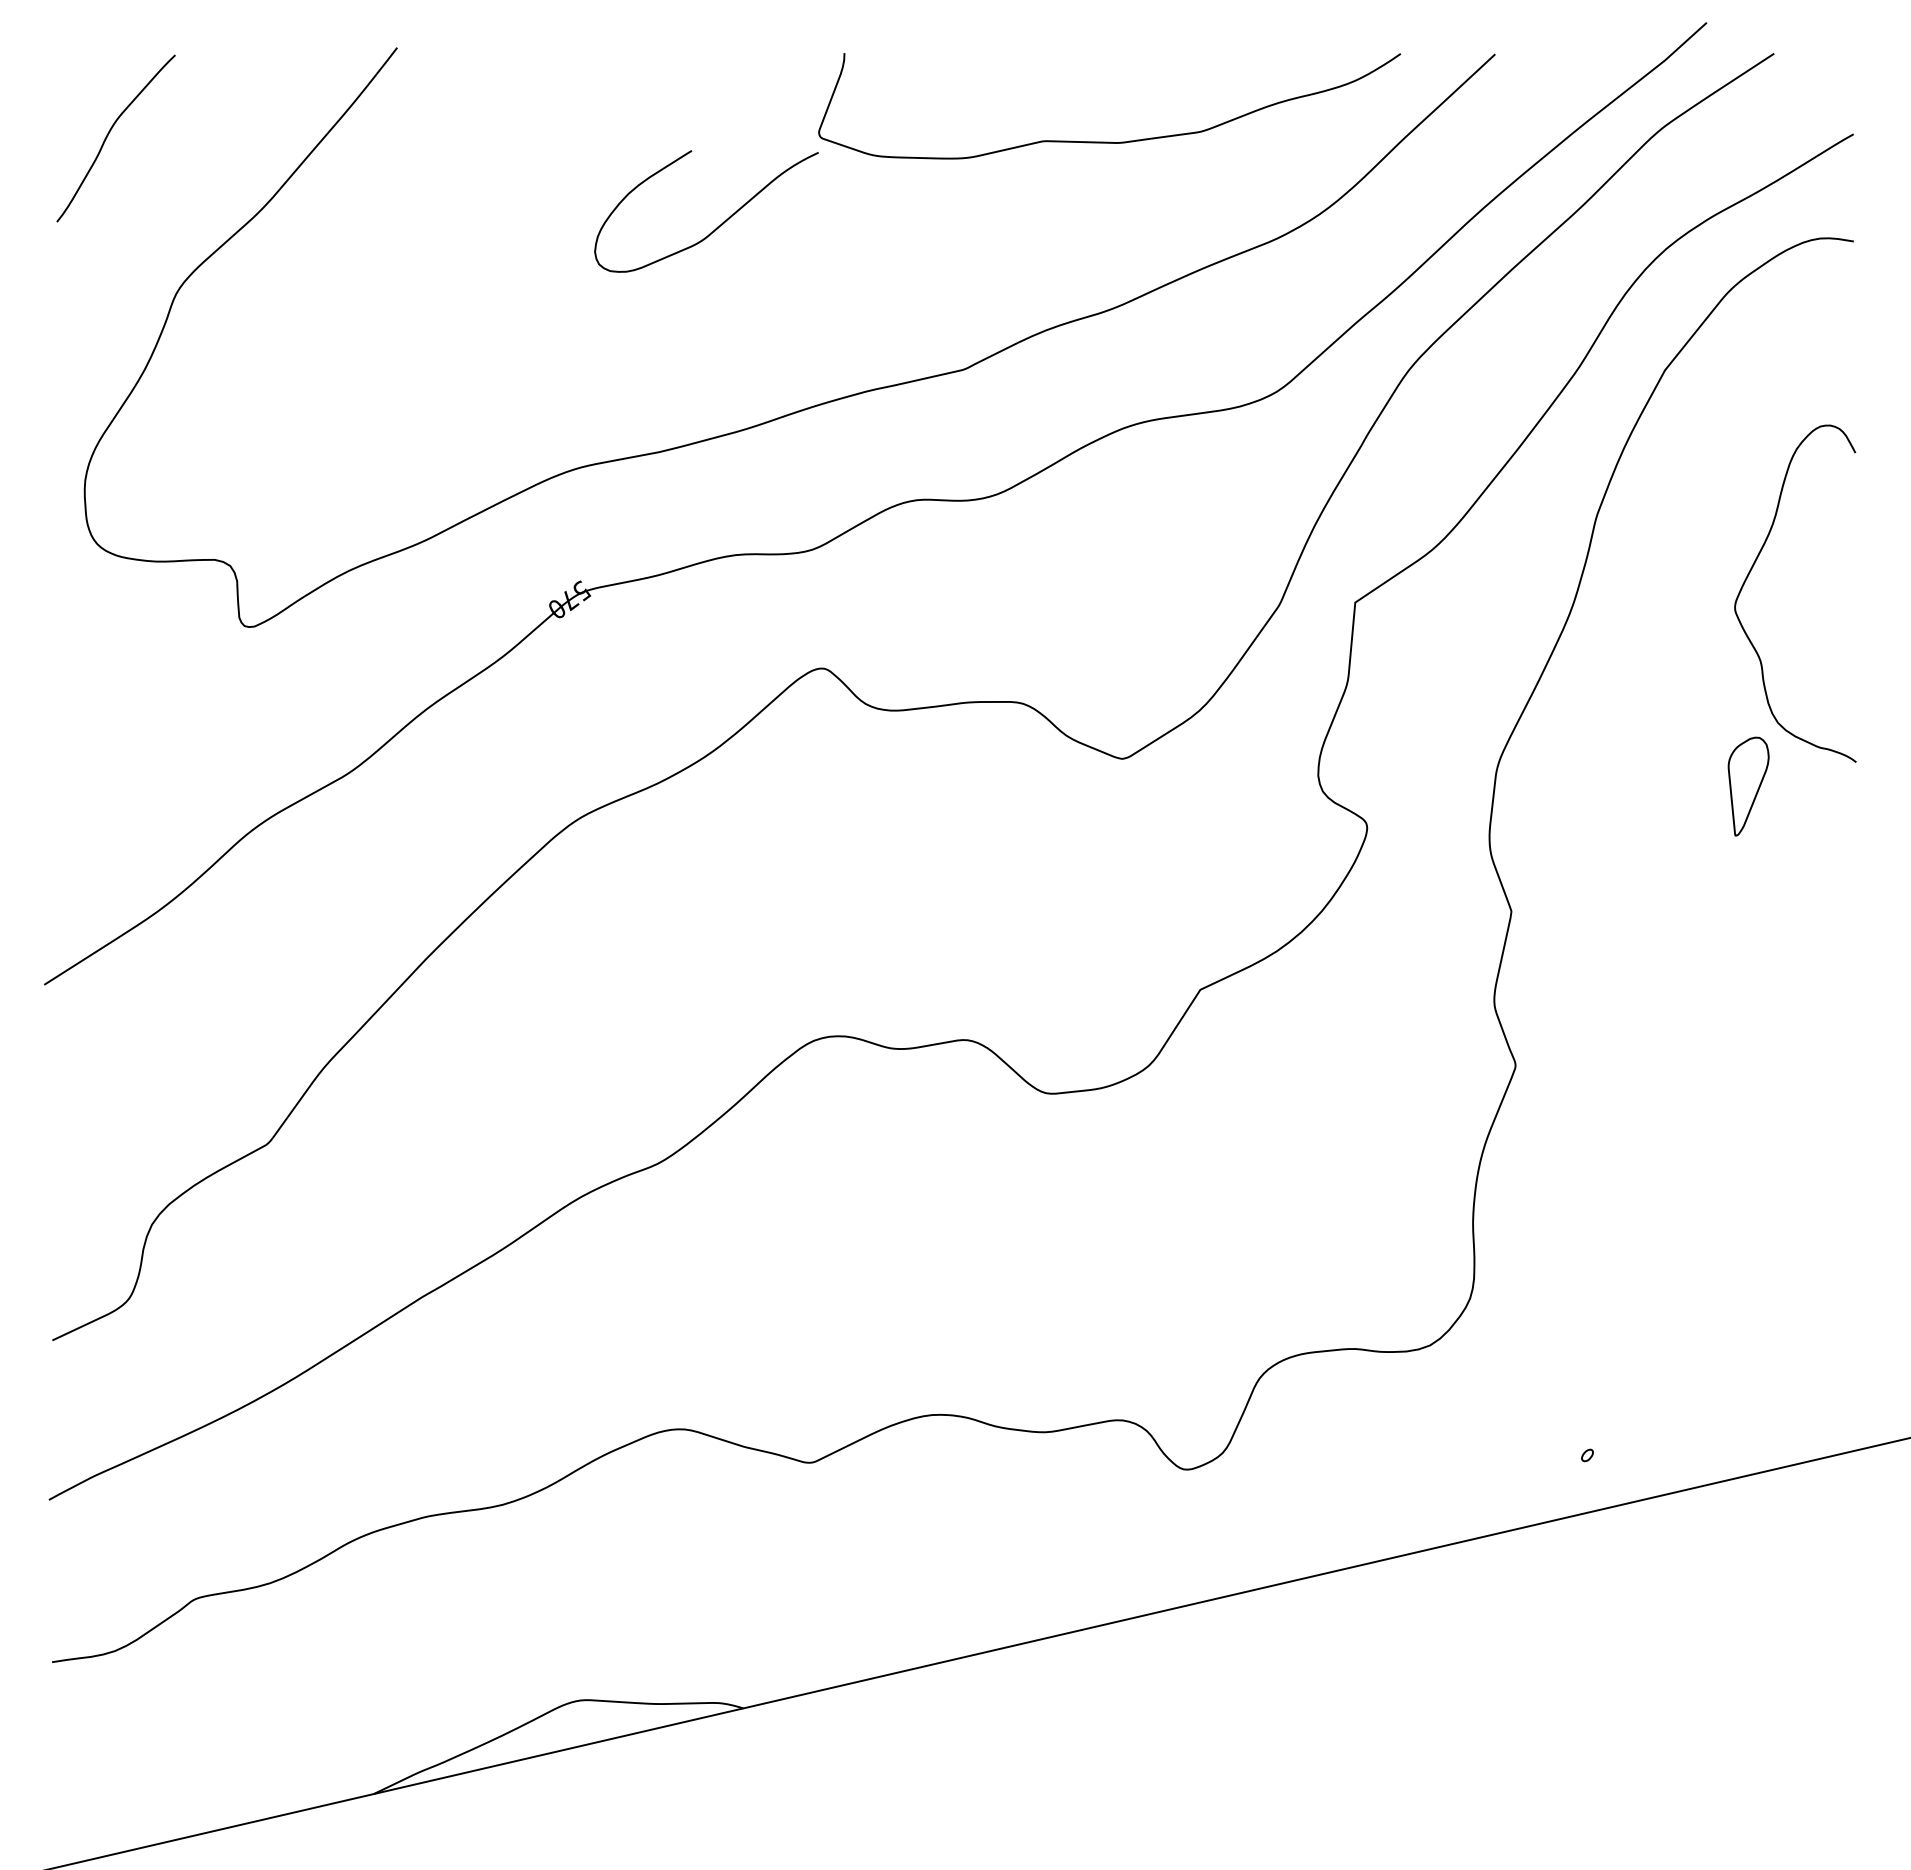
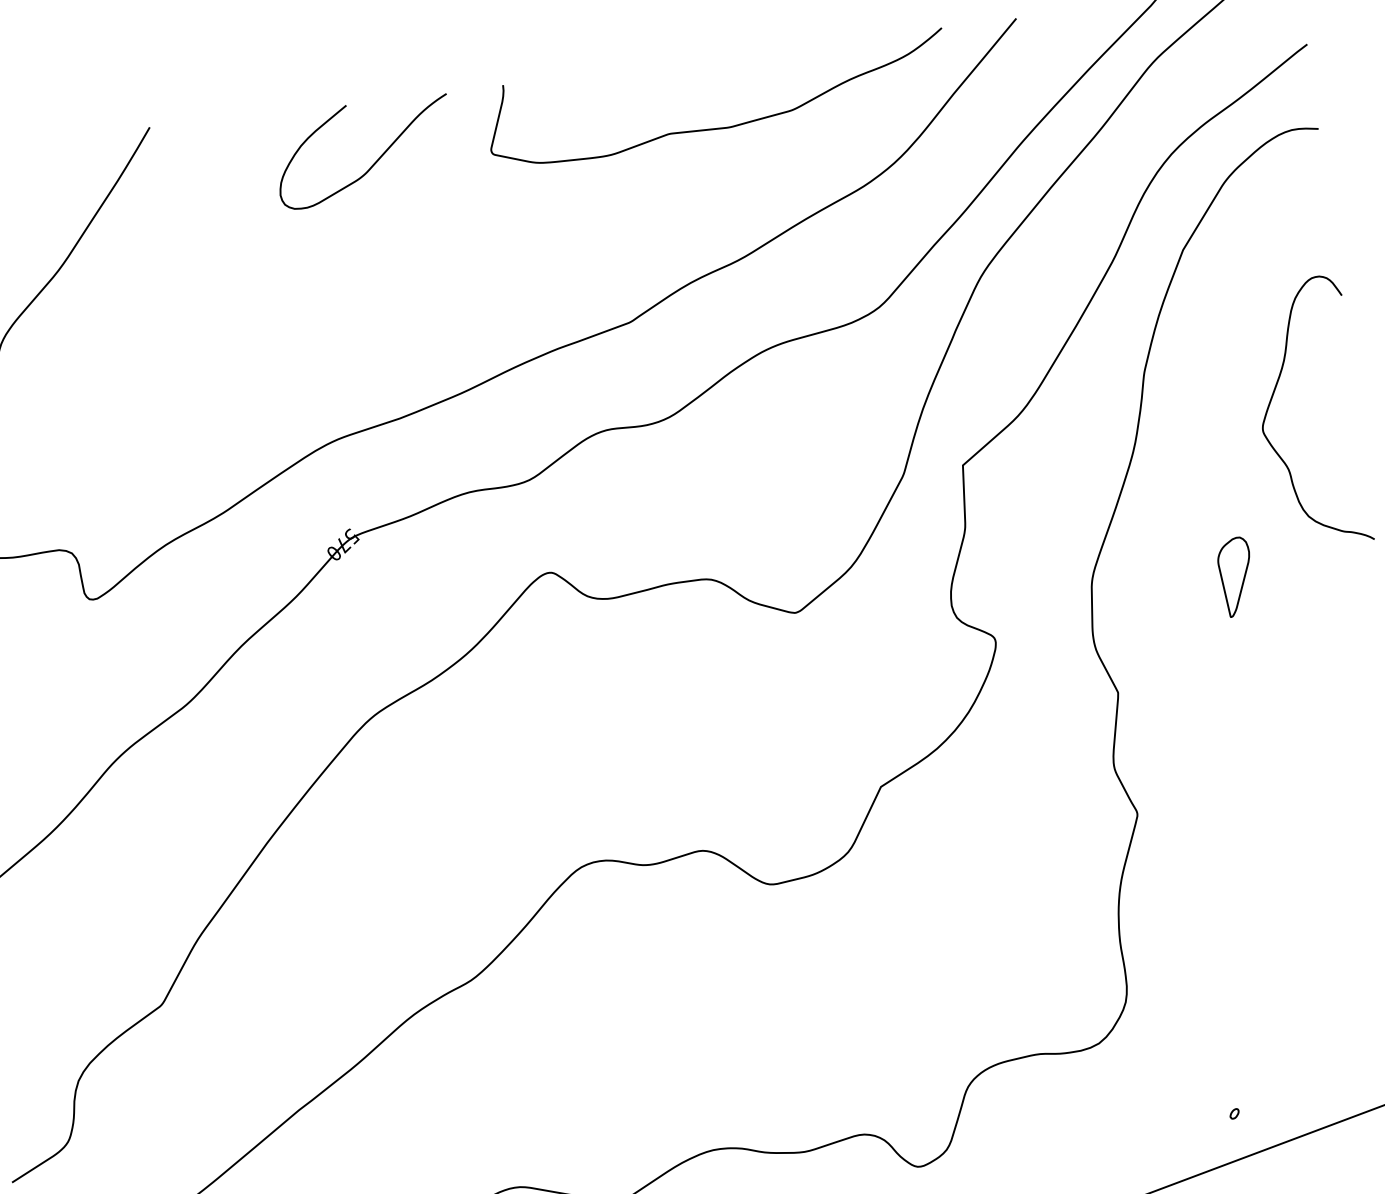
curve: (717, 226) -> (374, 162), moved
part: (1748, 786) -> (1236, 577), moved

